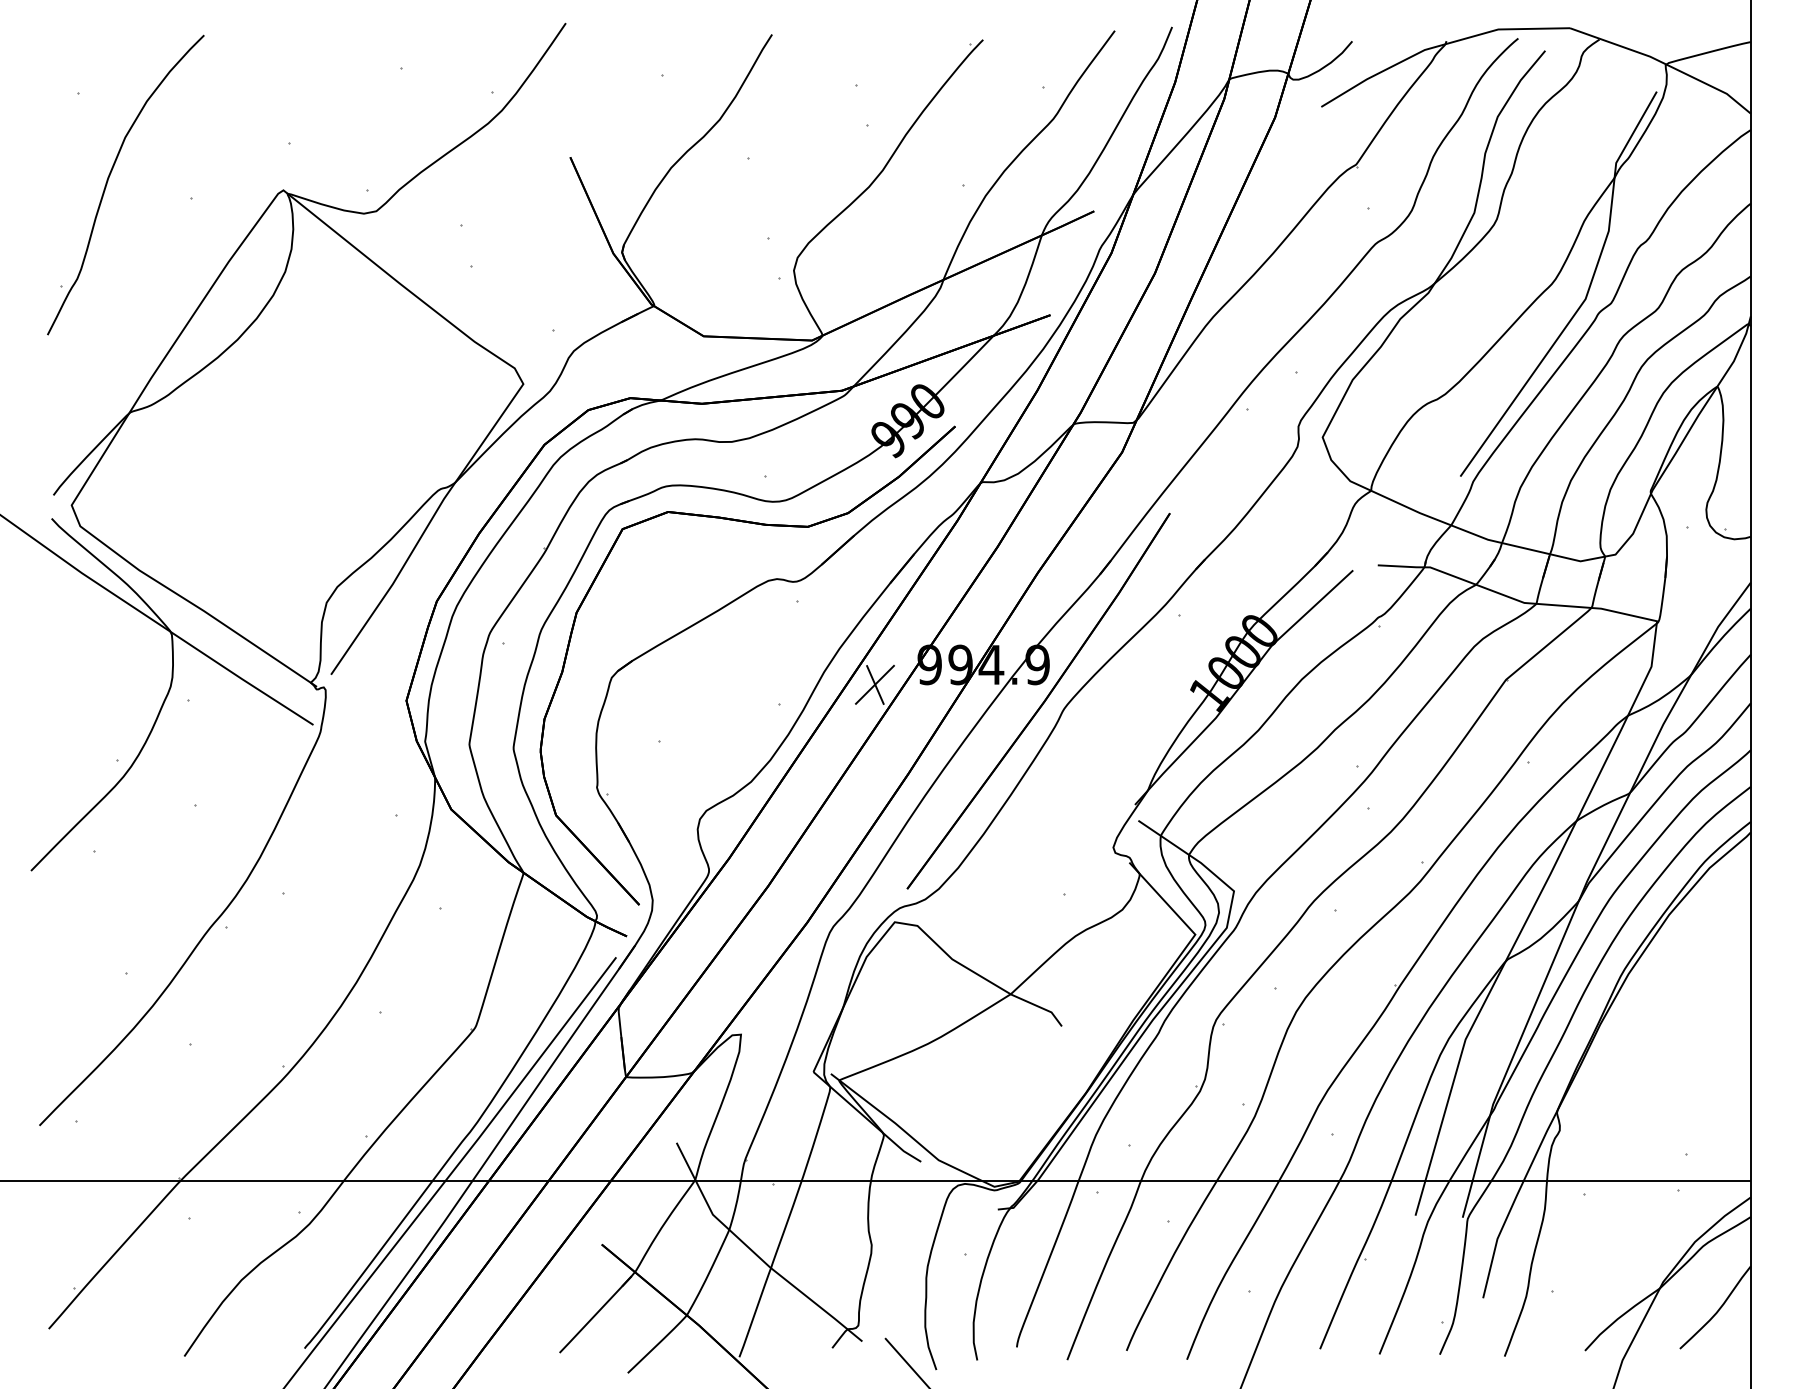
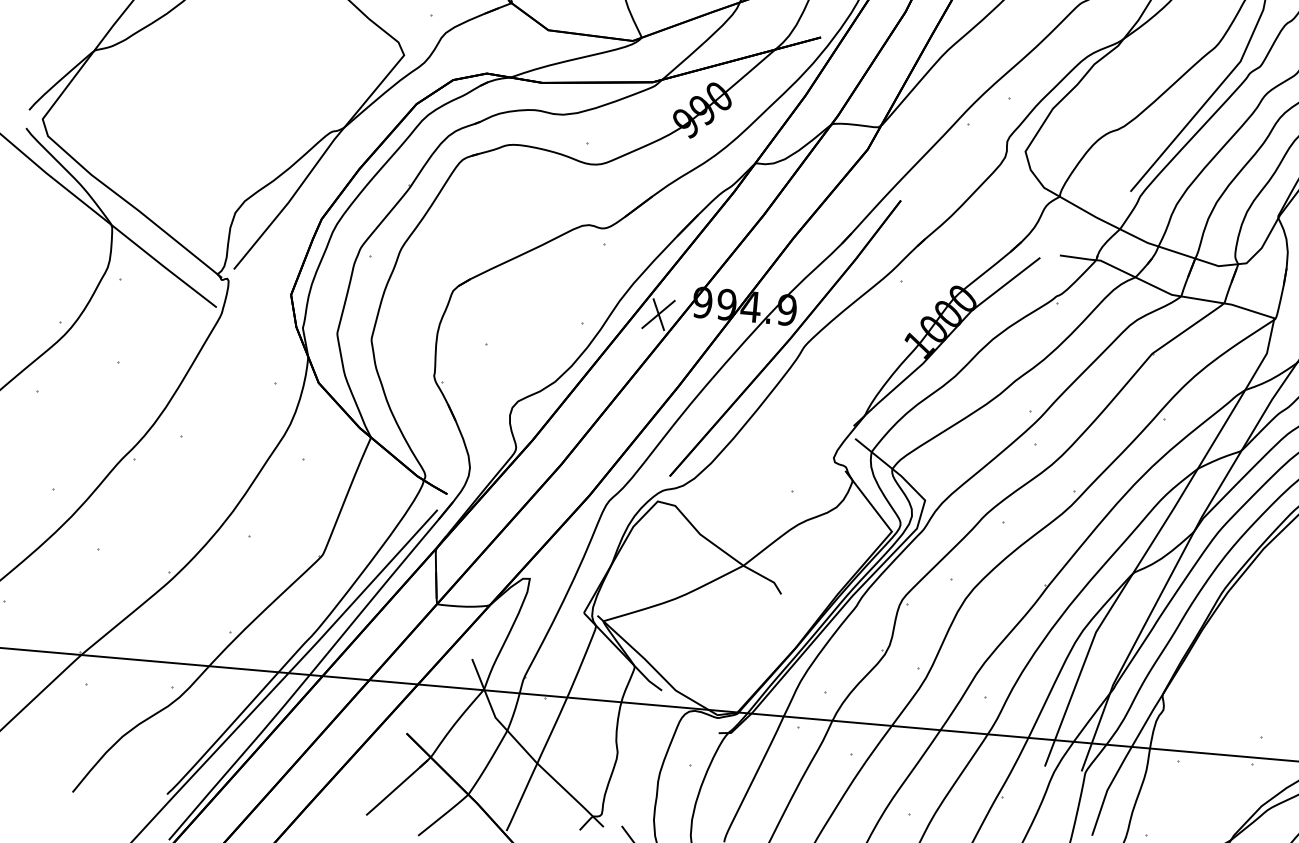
part: (761, 525) -> (580, 182), removed

